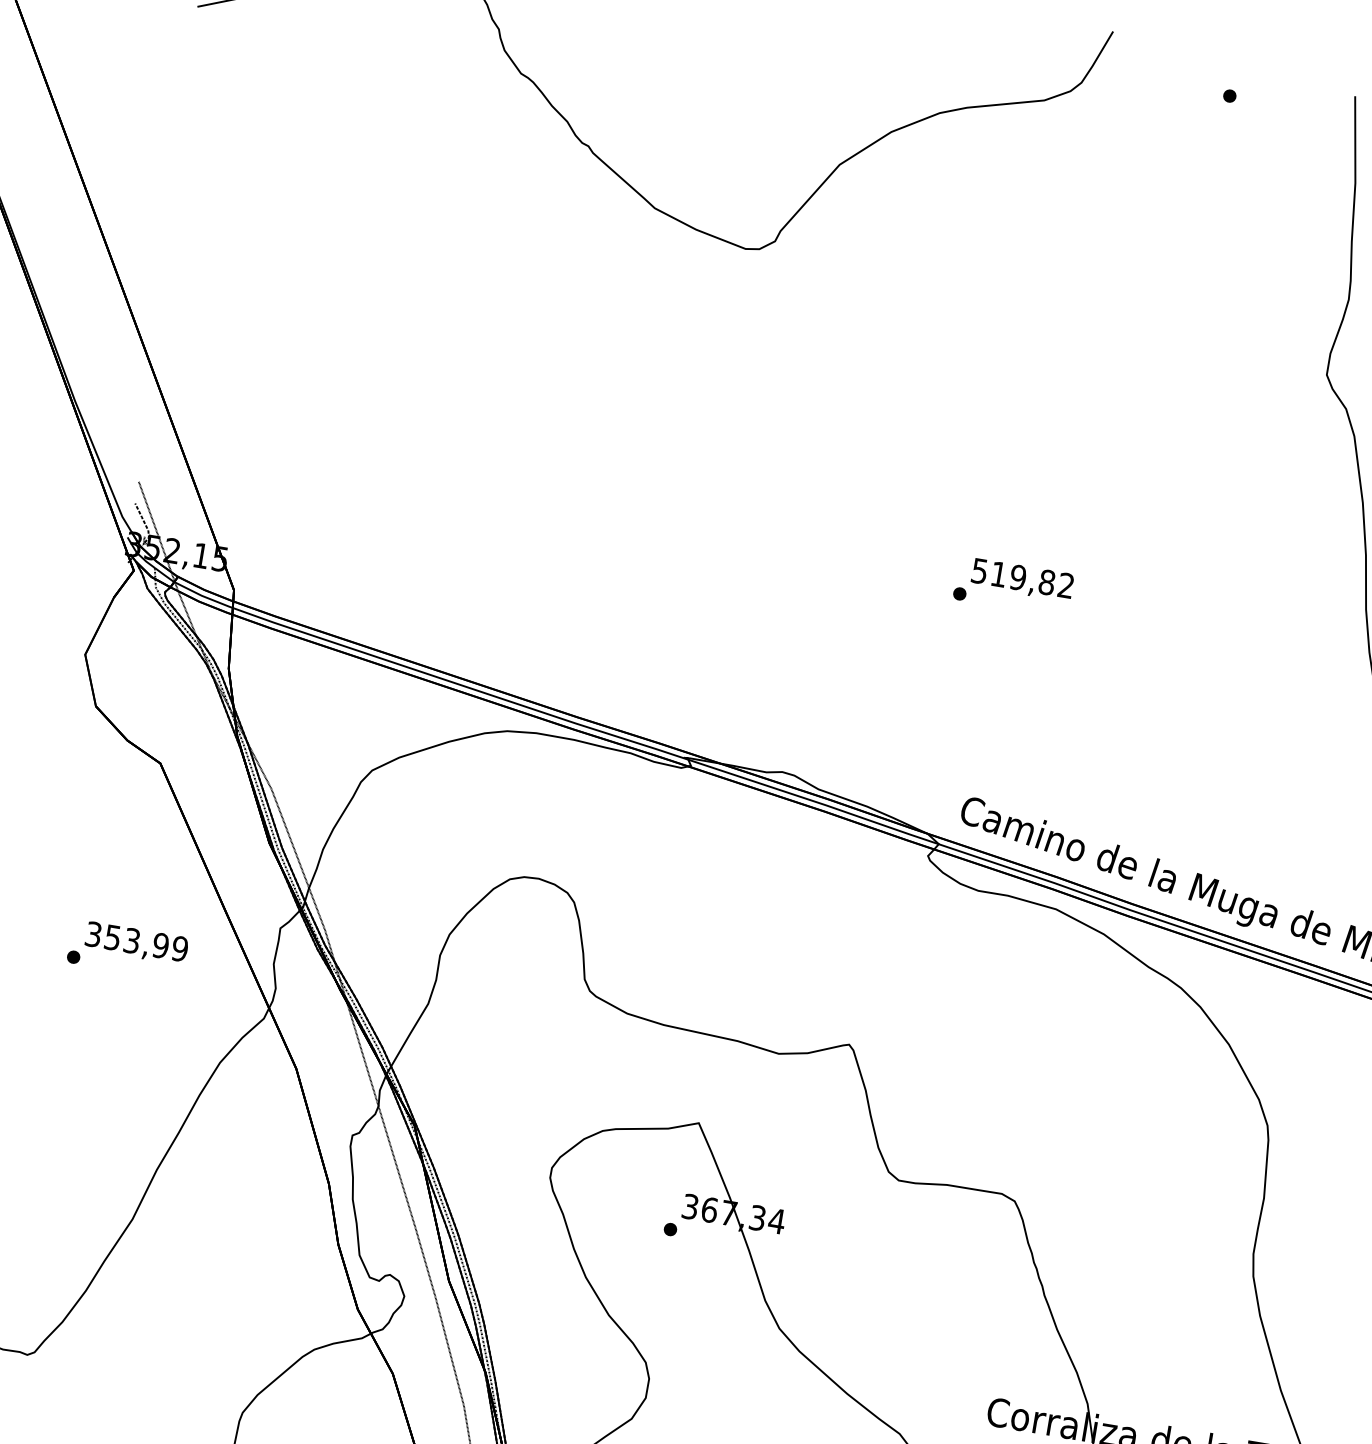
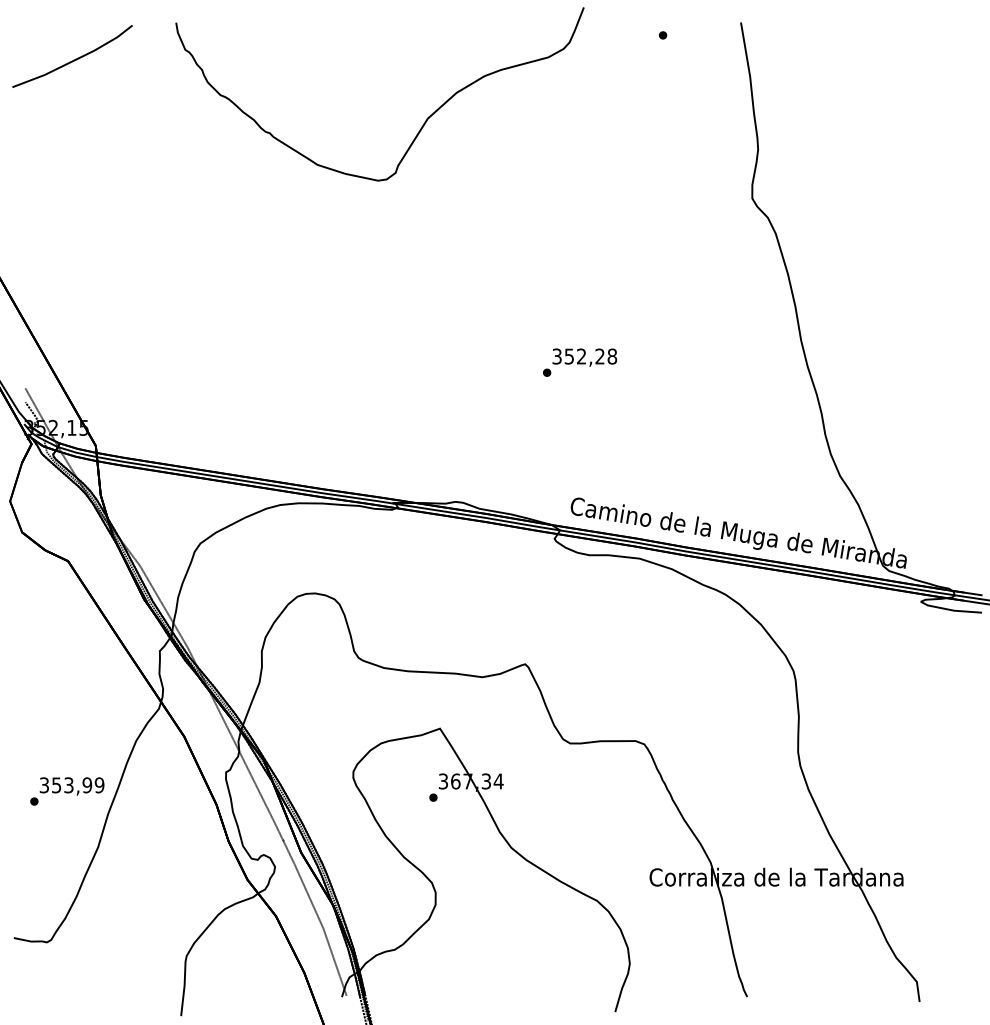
text: (1024, 578) -> (585, 356), 519,82 -> 352,28
text: (128, 950) -> (67, 791), moved

